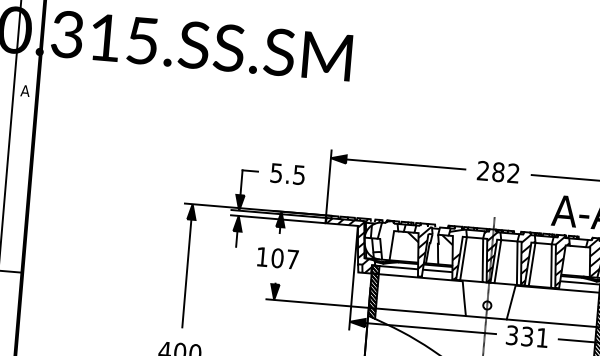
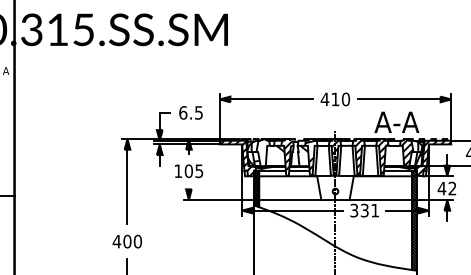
text: (276, 172) -> (183, 112), 5.5 -> 6.5
text: (498, 172) -> (335, 99), 282 -> 410
text: (292, 259) -> (199, 171), 107 -> 105

